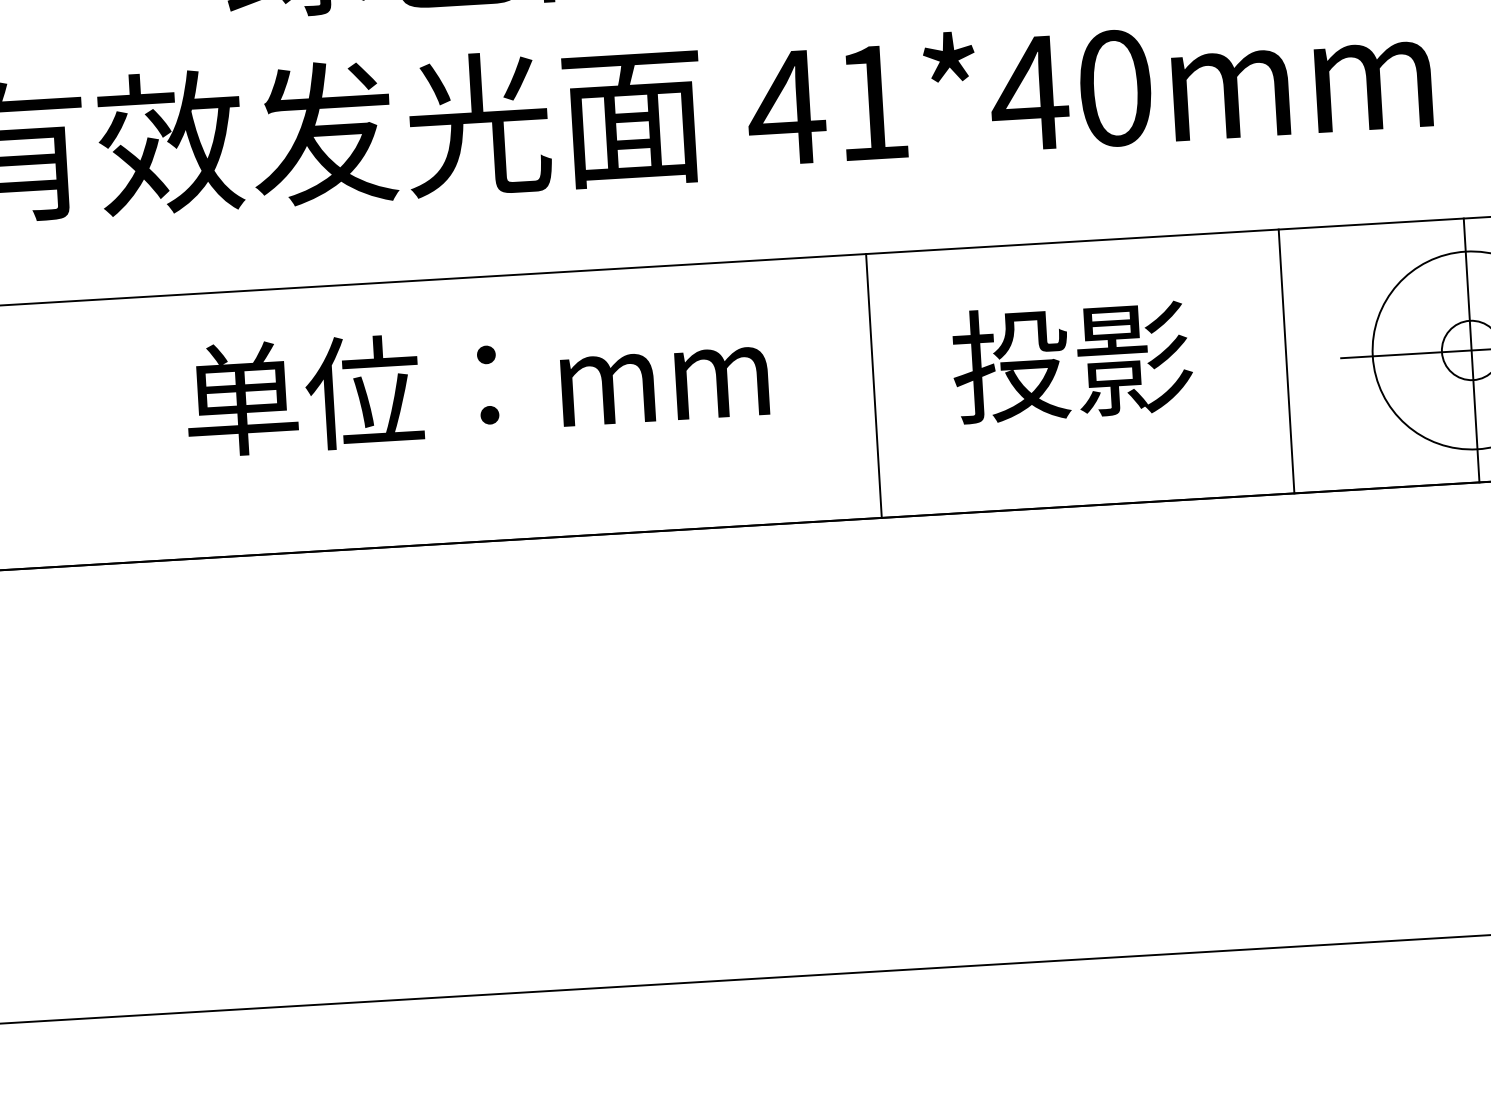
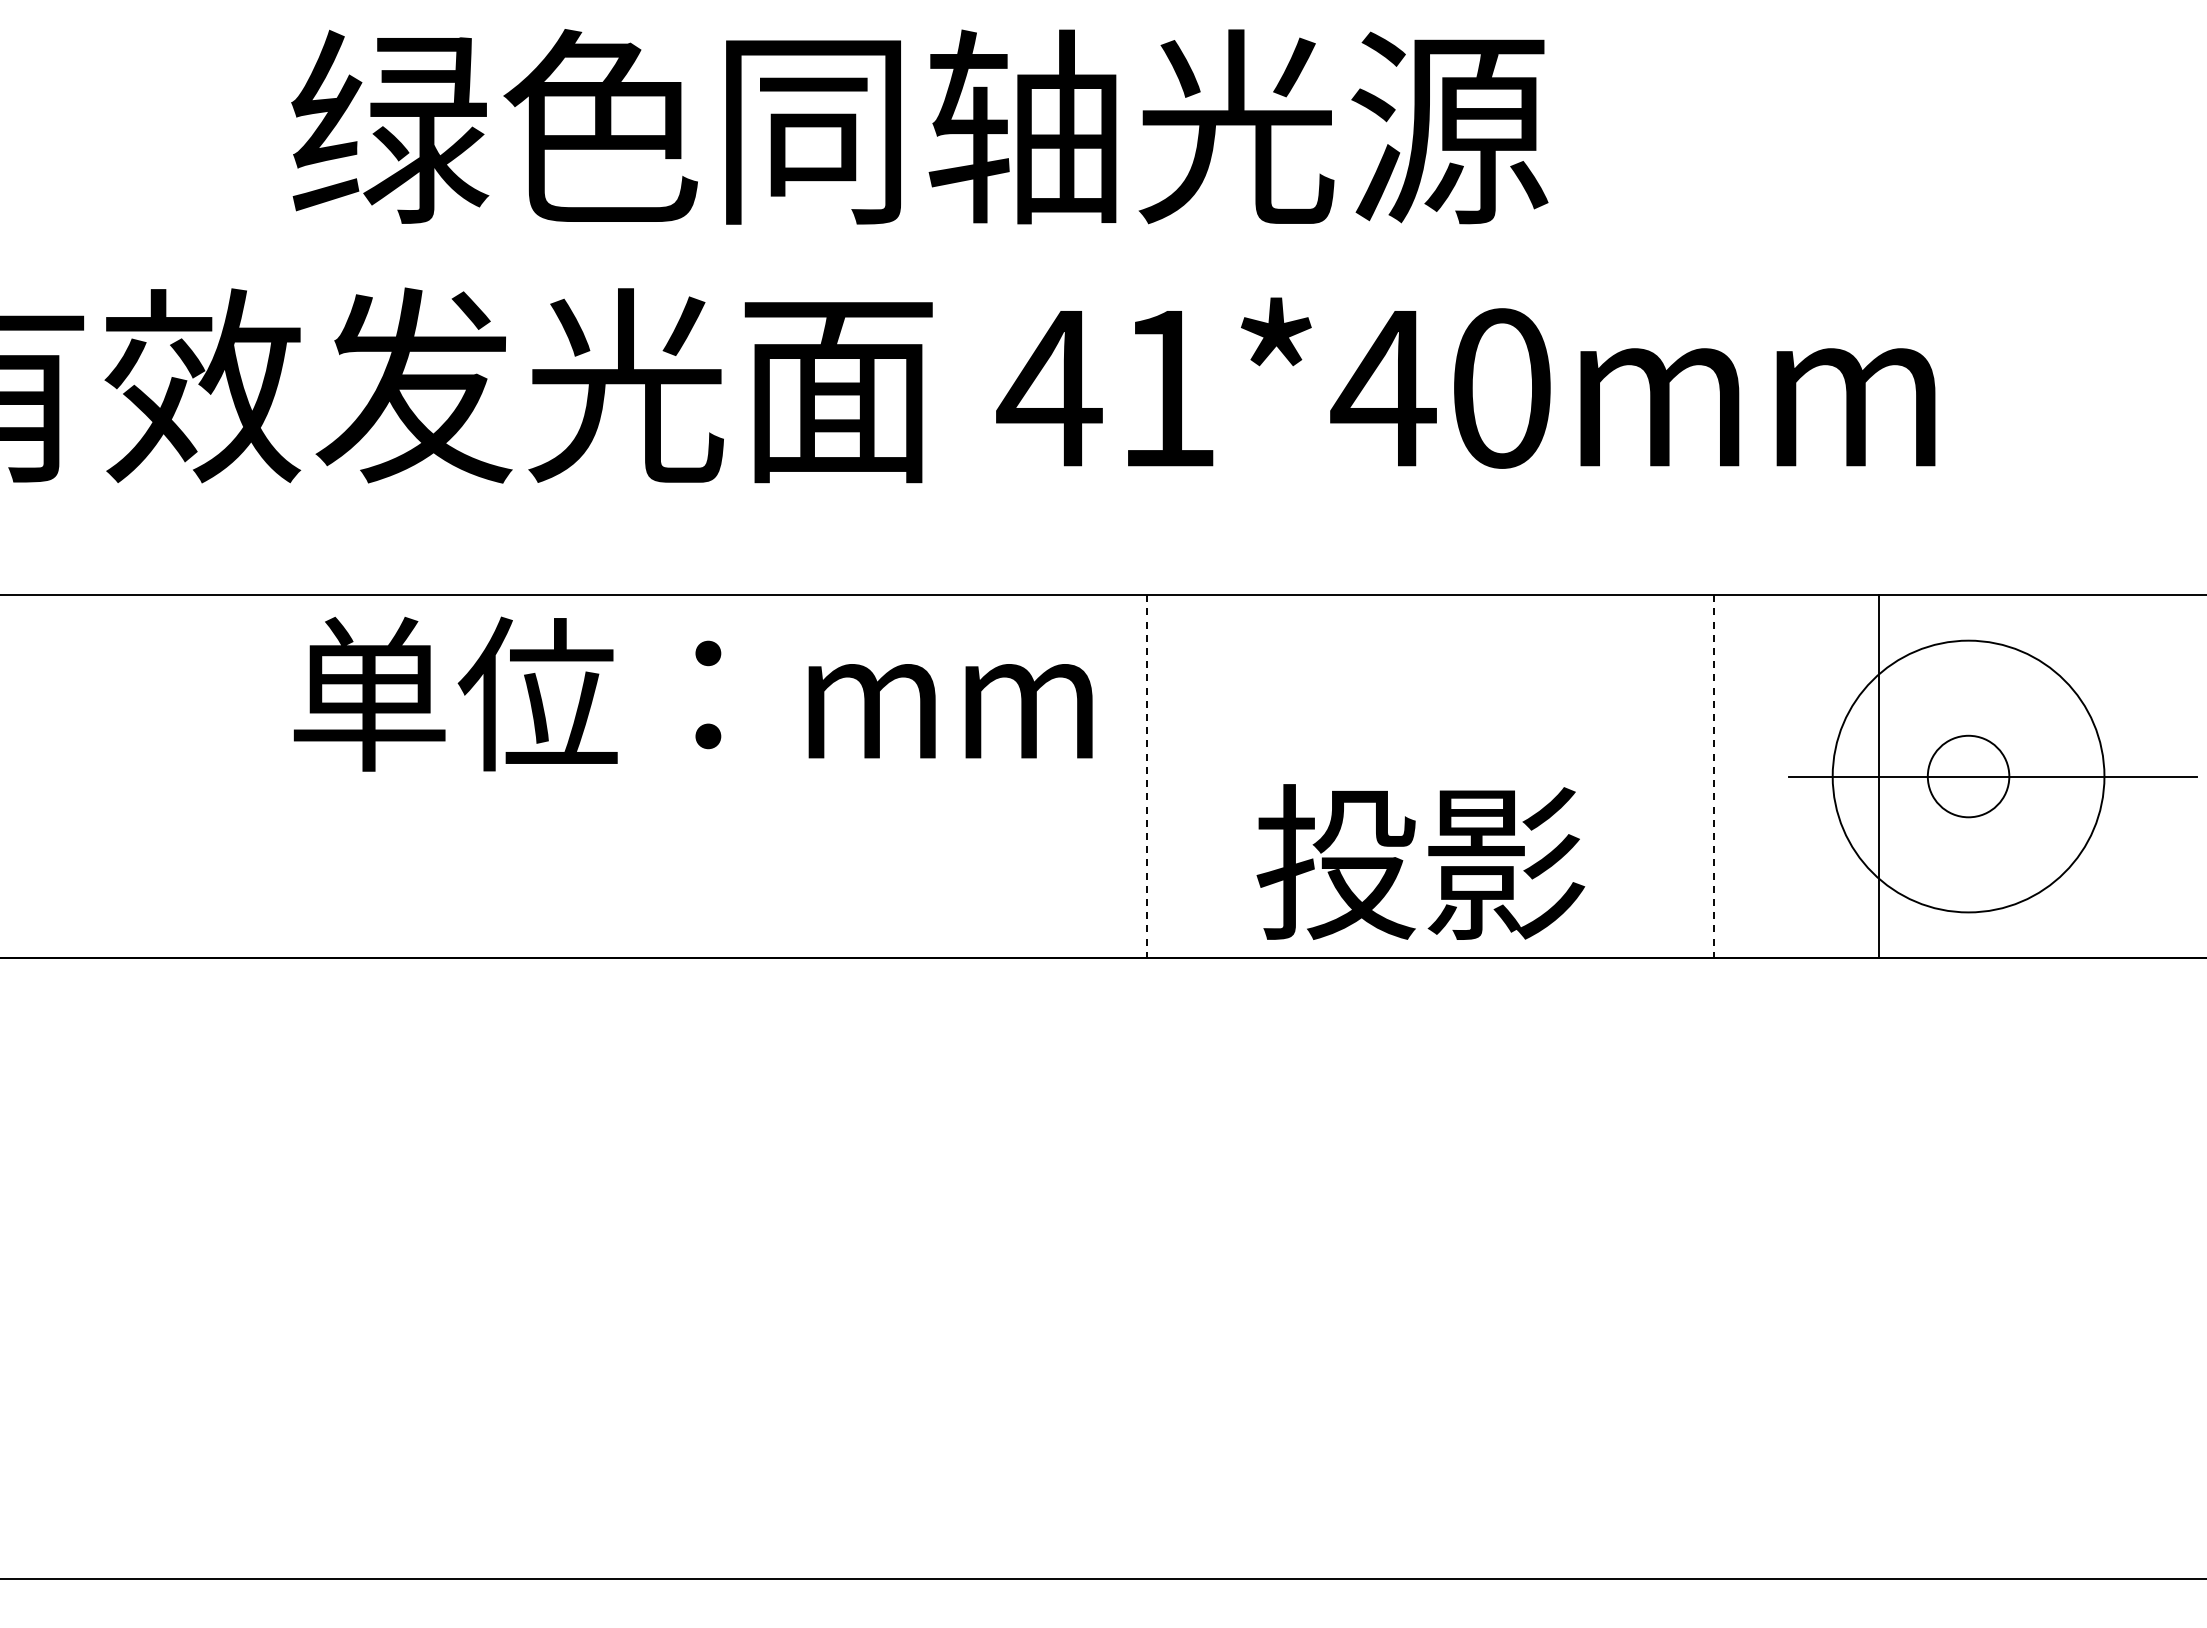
line: (1471, 350) -> (1878, 776), moved
text: (1072, 361) -> (1420, 861), moved
line: (1286, 362) -> (1714, 777), solid -> dashed
text: (476, 384) -> (692, 693), moved
line: (873, 386) -> (1146, 777), solid -> dashed

